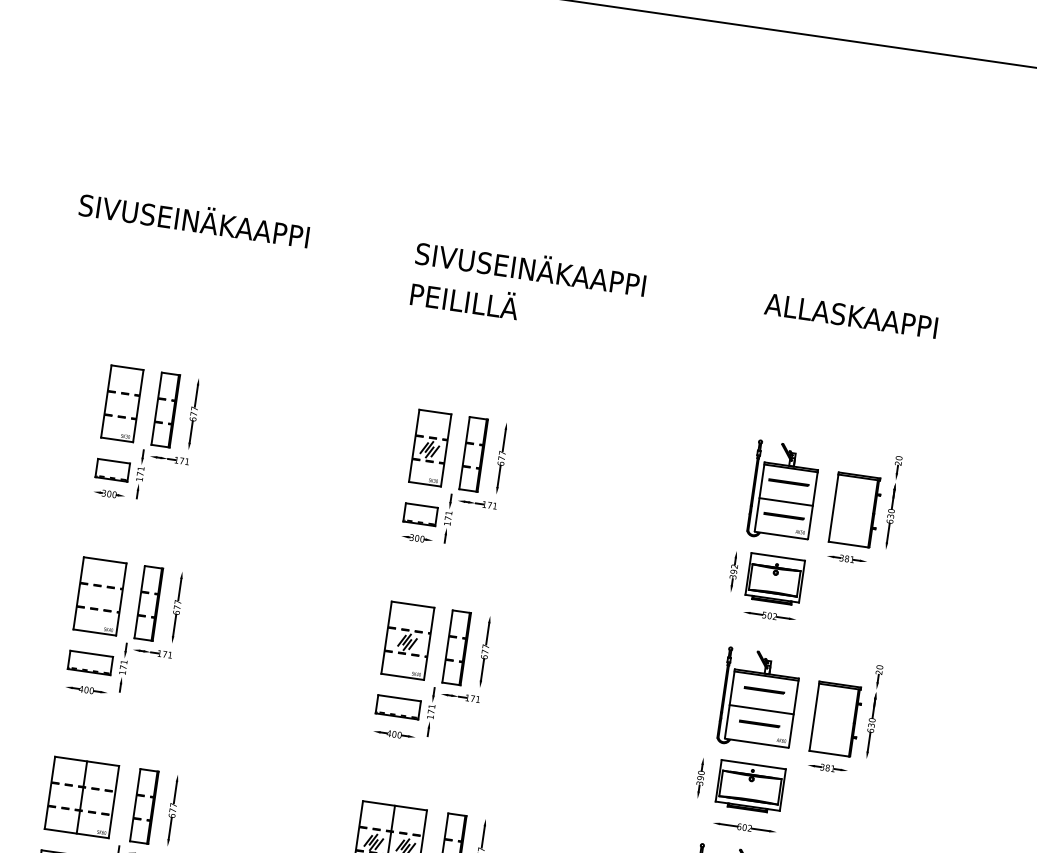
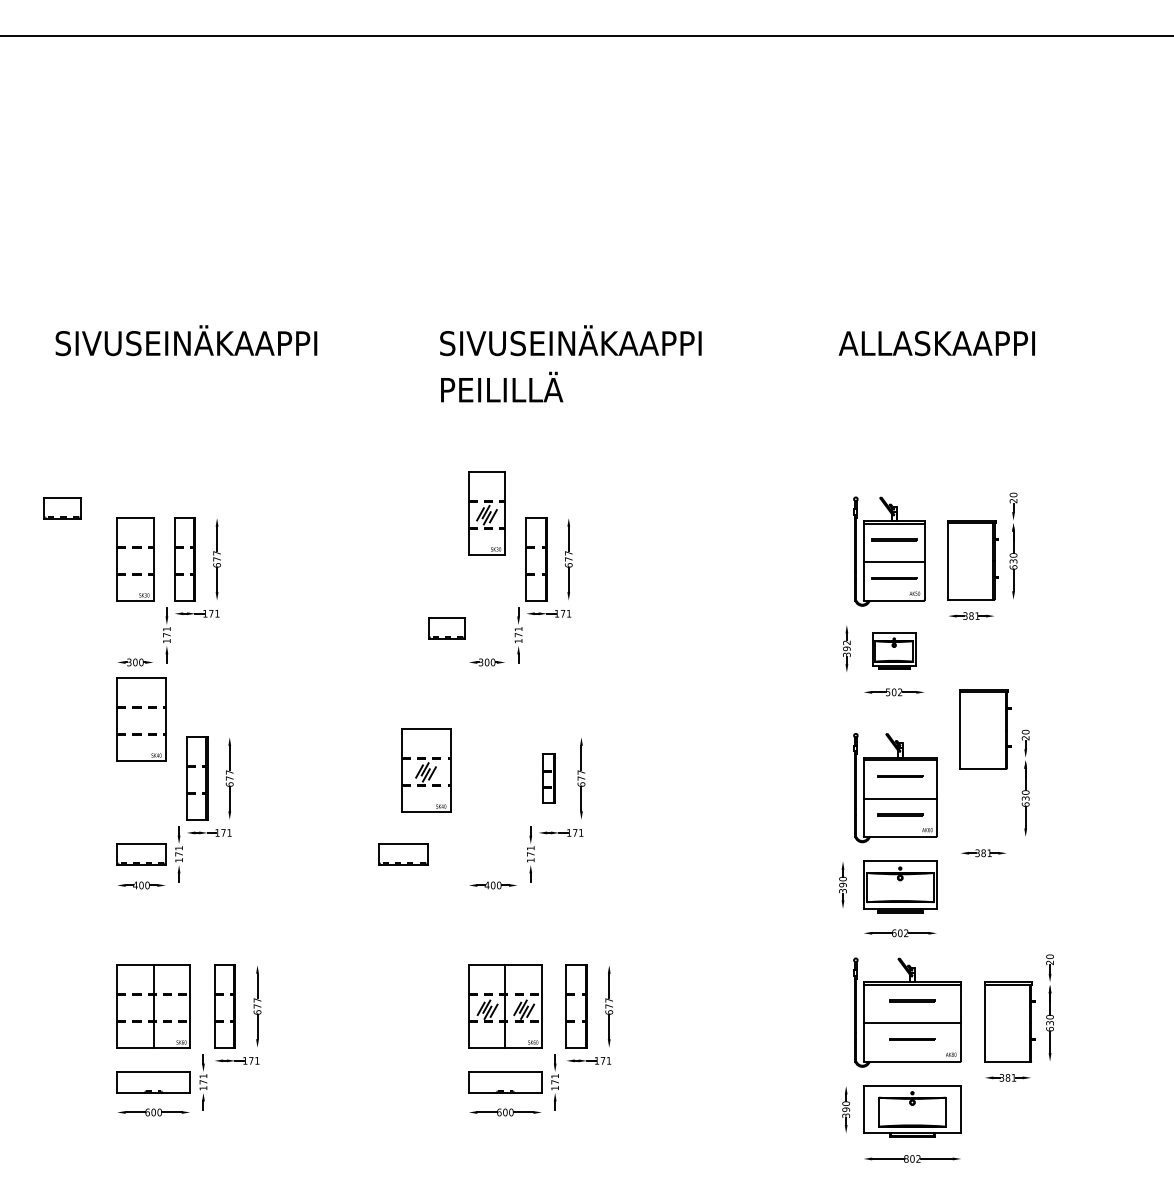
part: (429, 448) -> (486, 513), moved
part: (112, 470) -> (62, 508), moved
part: (420, 514) -> (446, 628), moved
part: (775, 579) -> (894, 650), size x0.7
part: (100, 596) -> (141, 719), moved
part: (408, 640) -> (426, 770), moved
part: (456, 647) -> (548, 778), size x0.6
part: (398, 707) -> (403, 854), moved
part: (836, 719) -> (985, 729), moved

